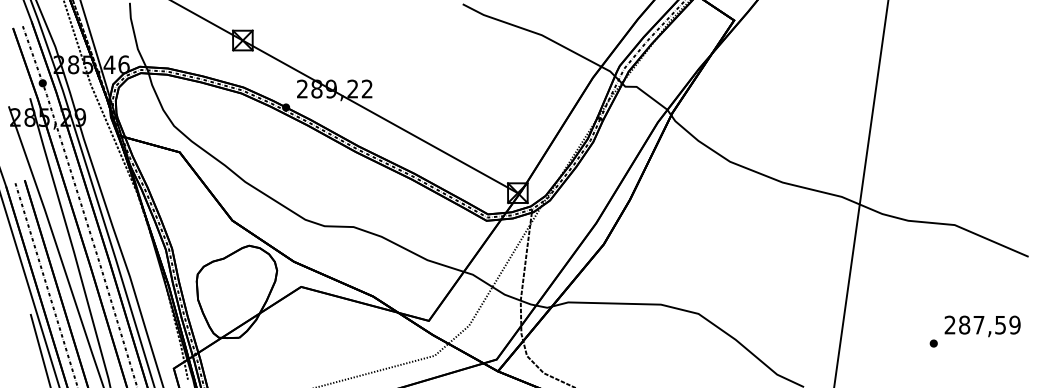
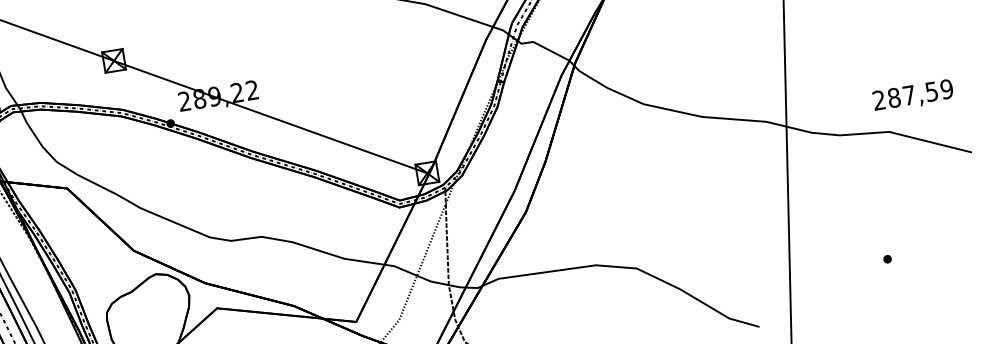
text: (982, 326) -> (913, 96), moved

